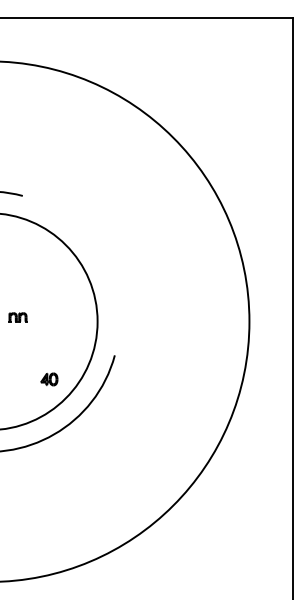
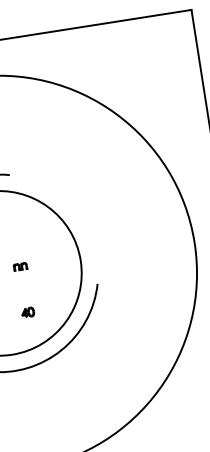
part: (49, 379) -> (28, 312), moved

